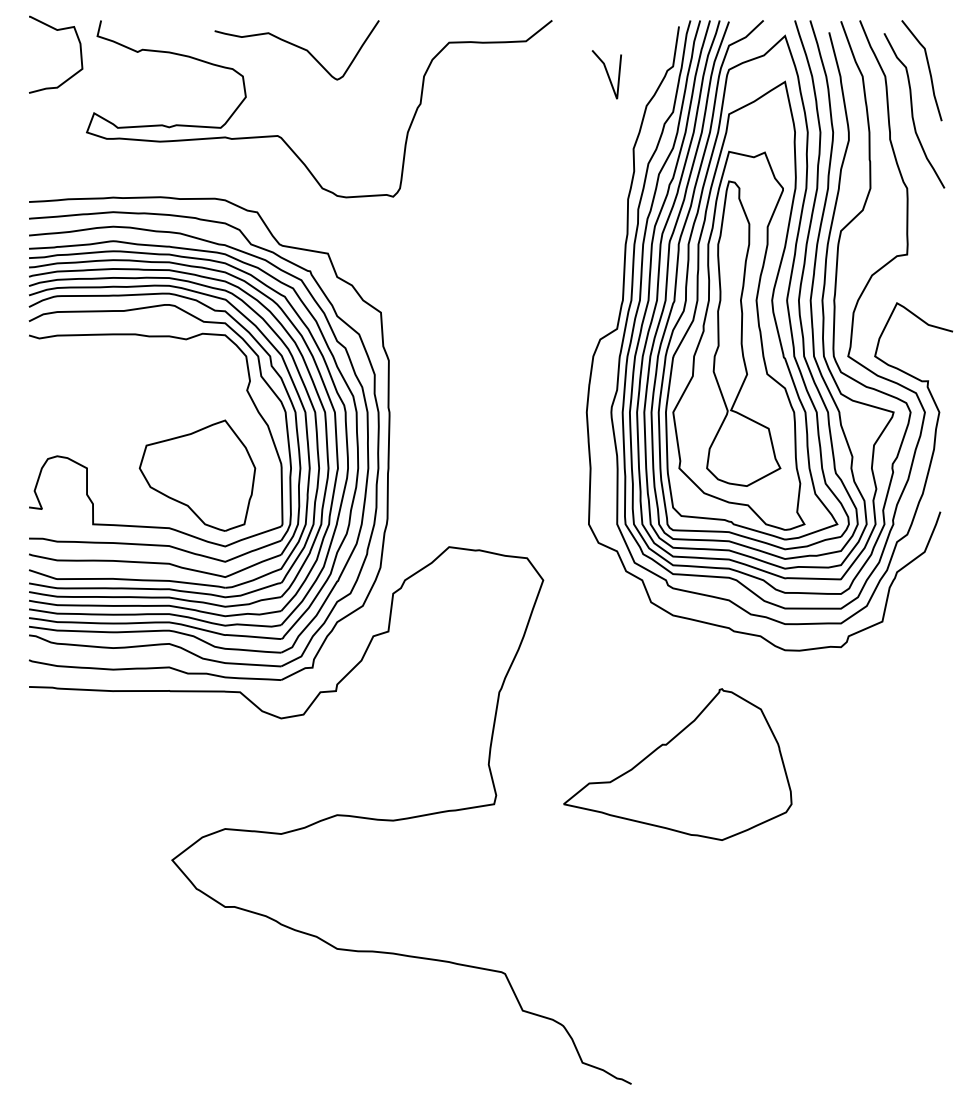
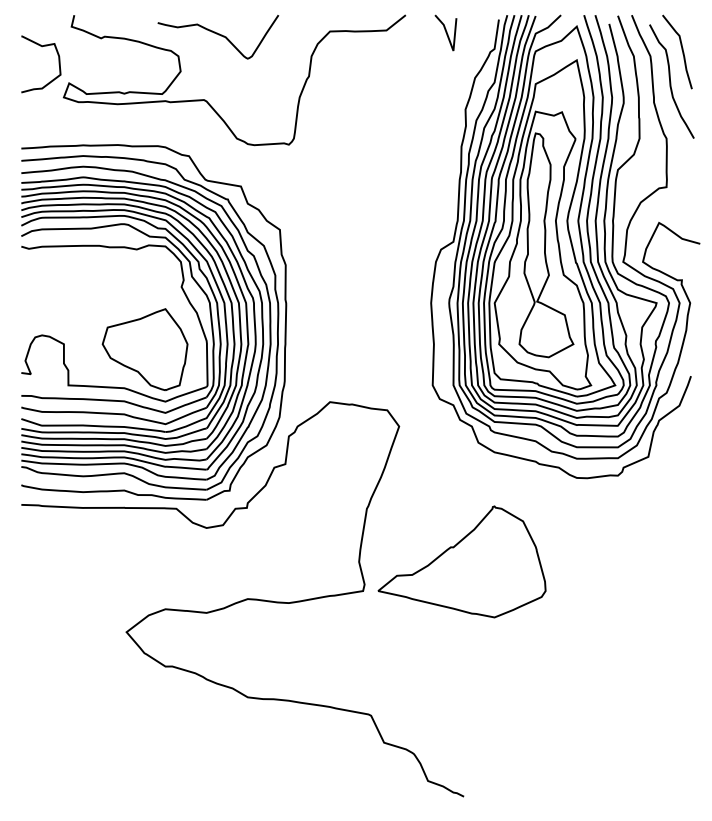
curve: (79, 54) -> (58, 64), moved
line: (606, 73) -> (445, 32), moved
part: (677, 764) -> (461, 561), moved

